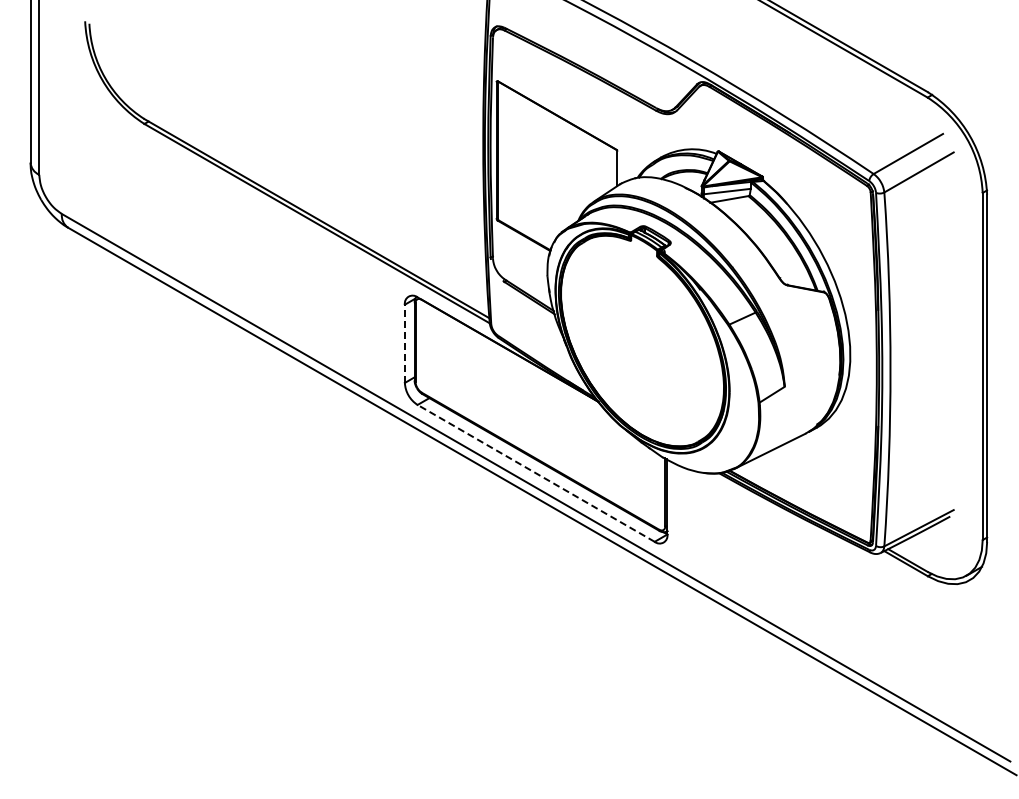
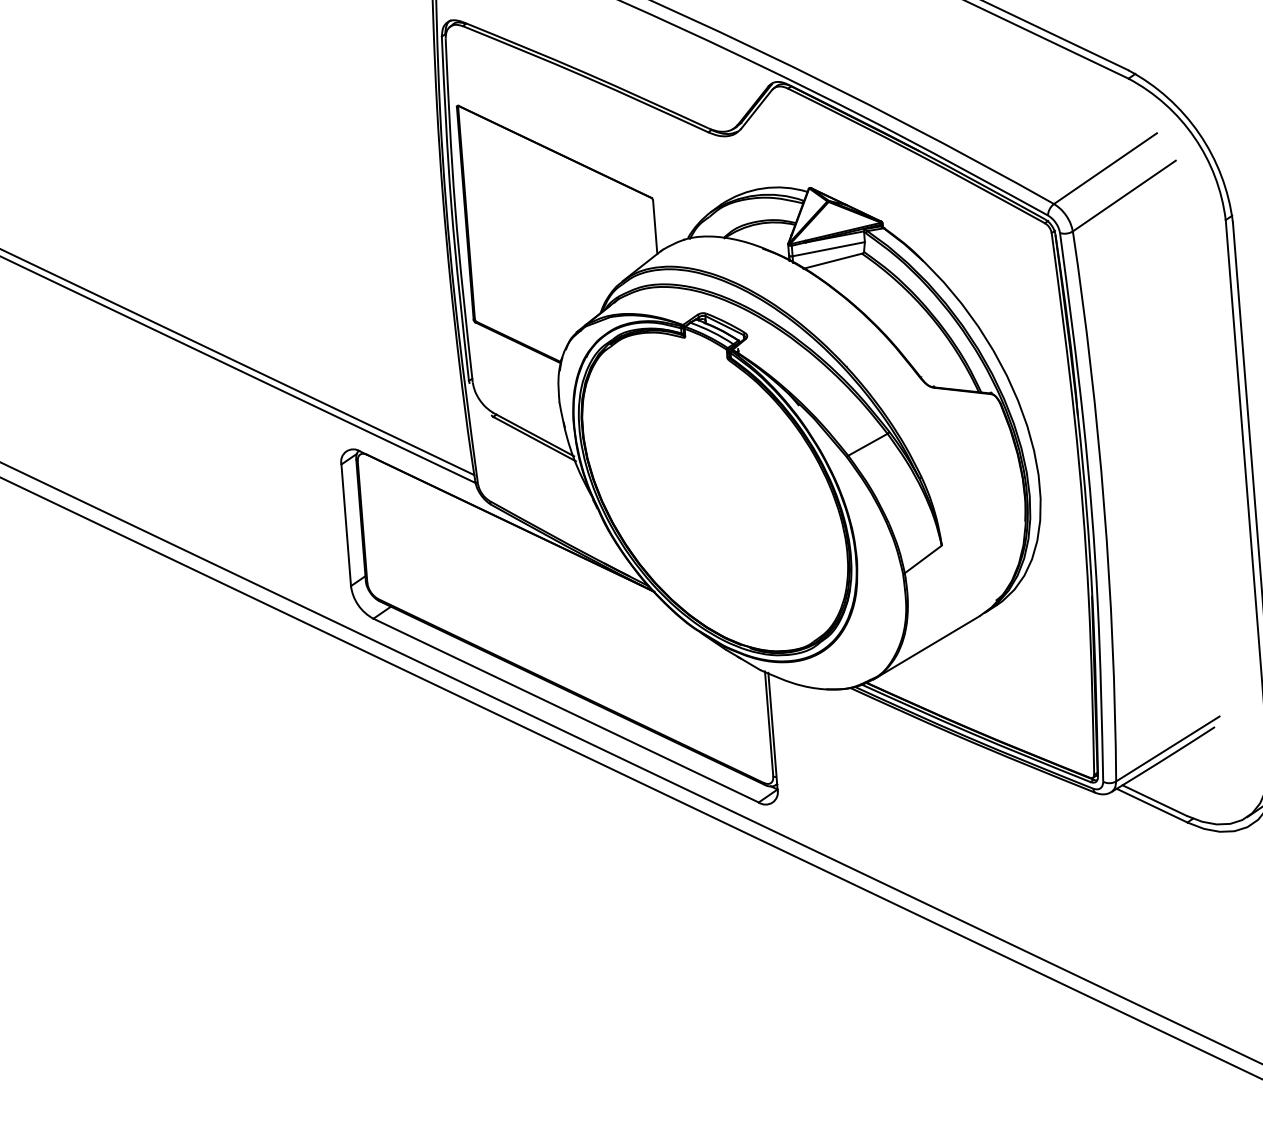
line: (404, 343) -> (345, 524), dashed -> solid
line: (536, 473) -> (566, 710), dashed -> solid

